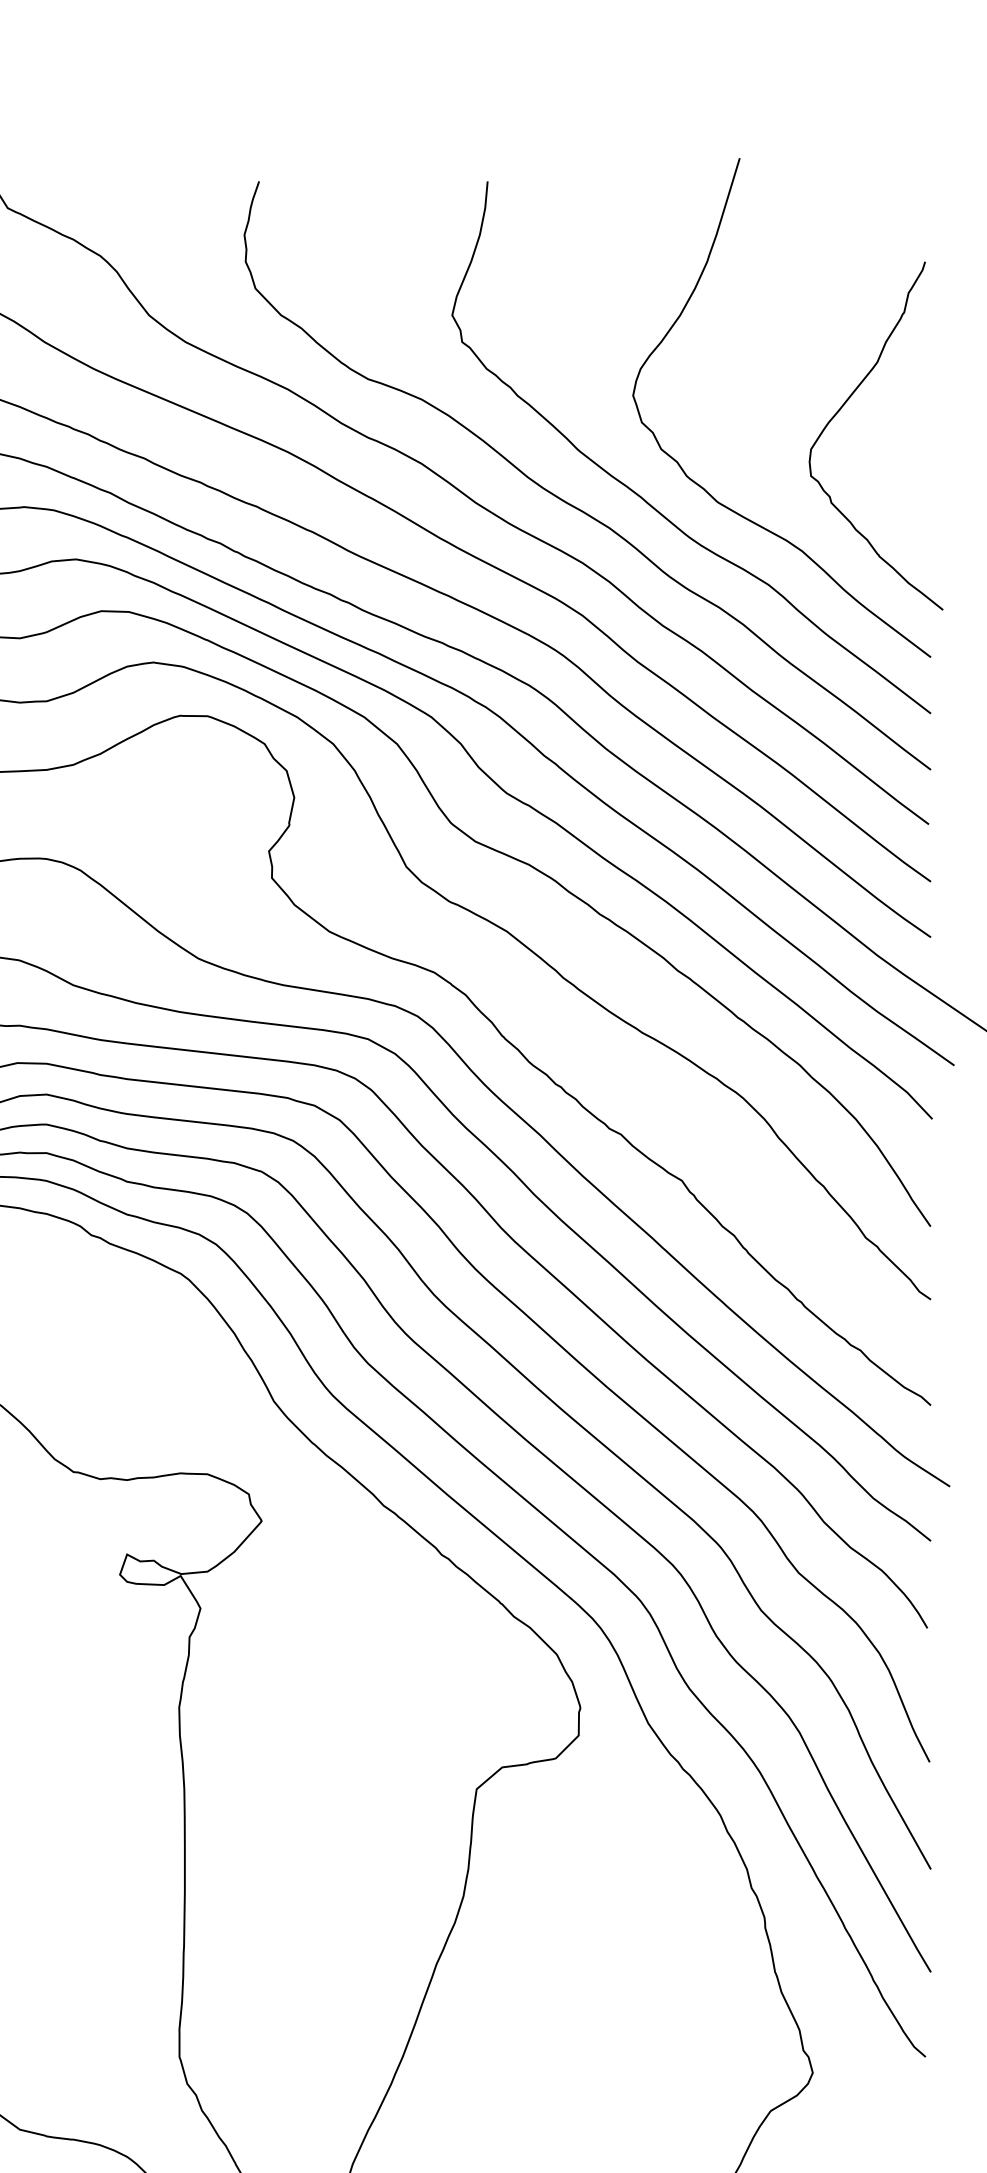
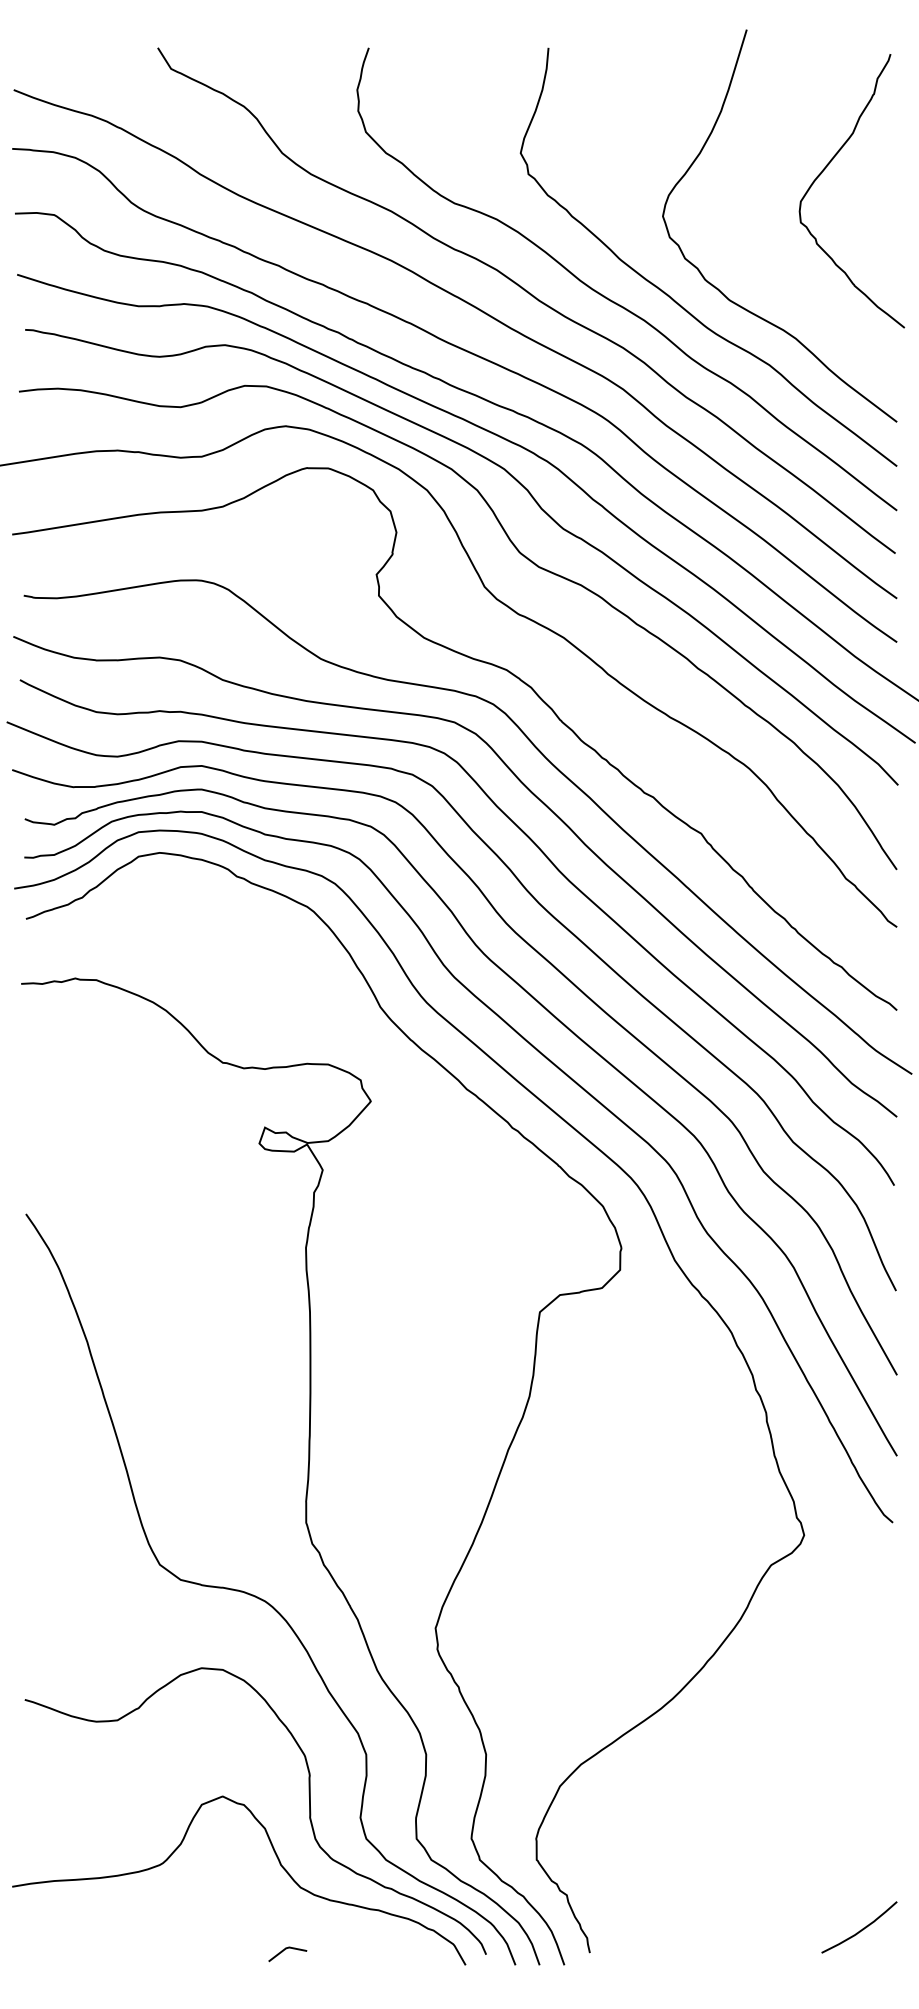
curve: (843, 407) -> (826, 168), moved

